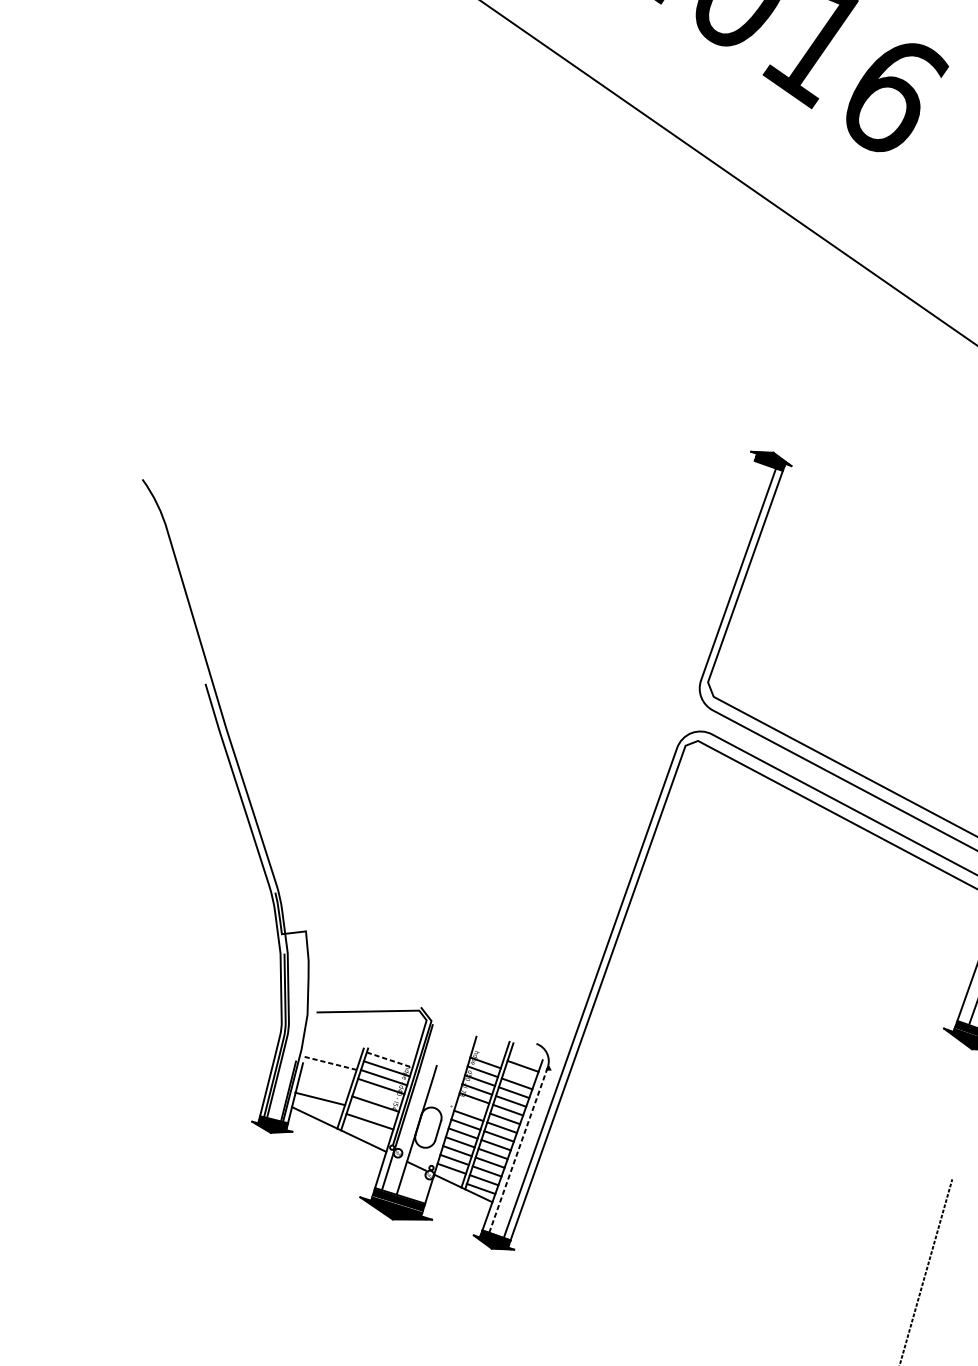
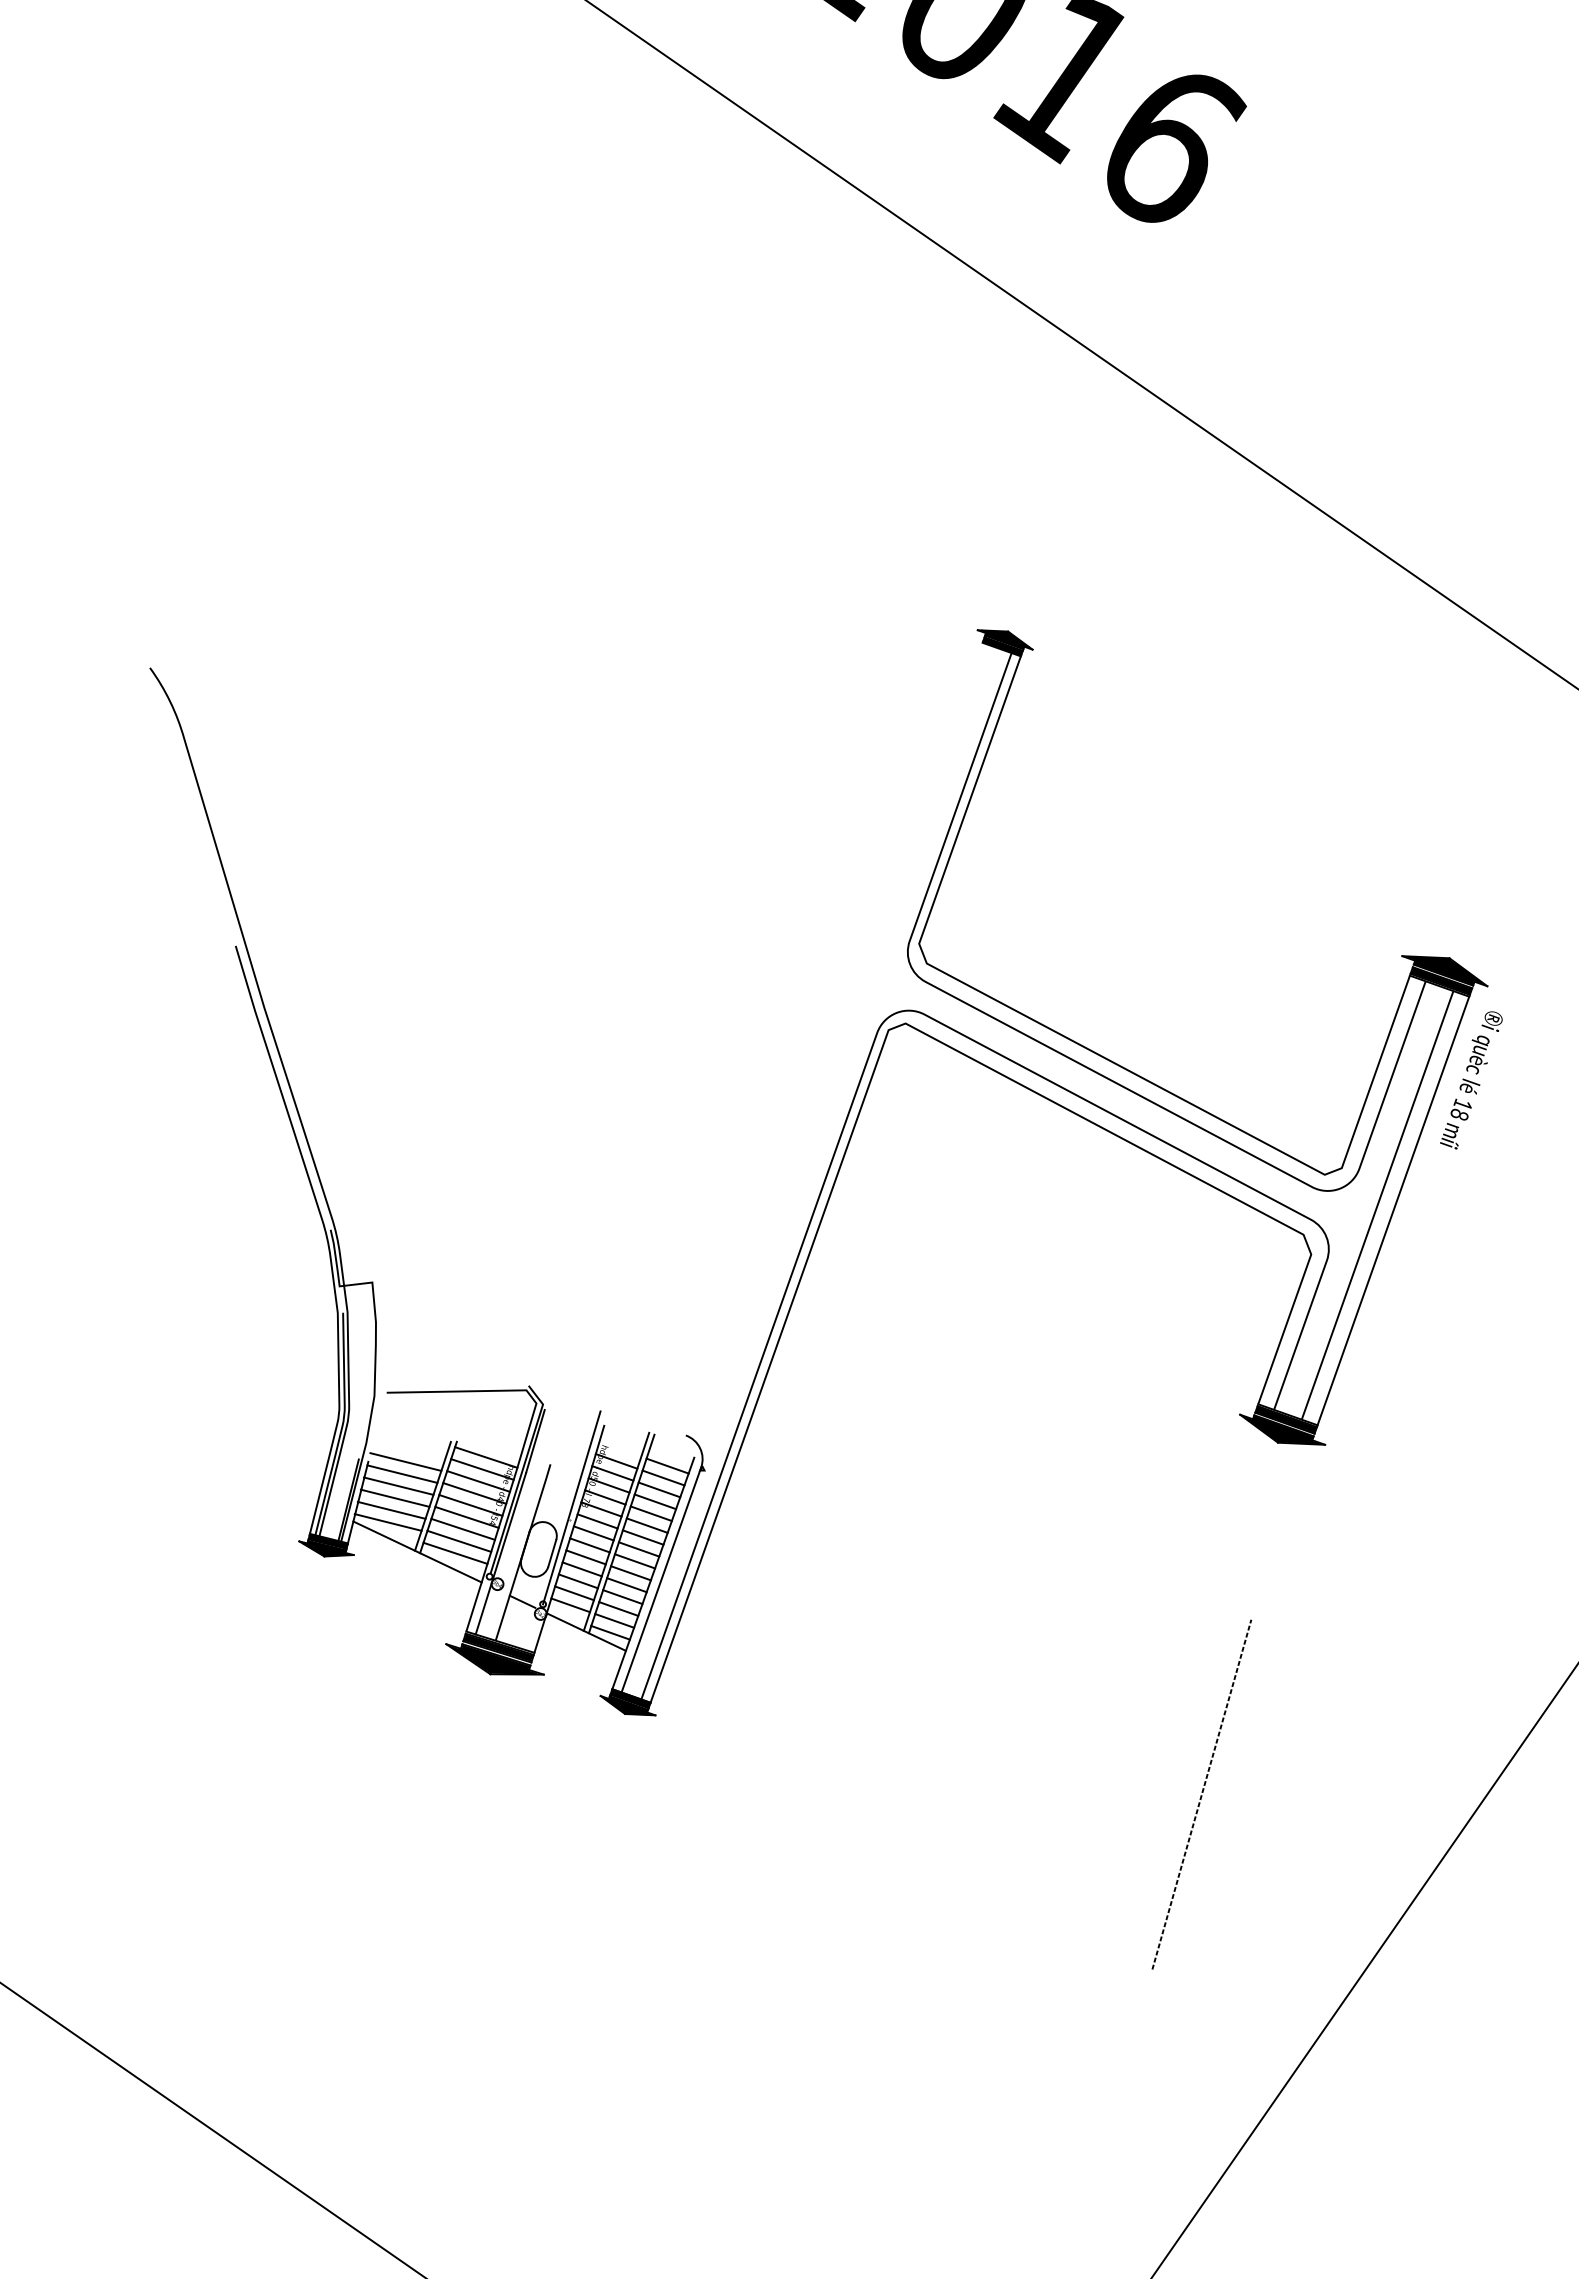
line: (389, 1060) -> (486, 1457), dashed -> solid
line: (330, 1063) -> (405, 1462), dashed -> solid
line: (328, 1071) -> (402, 1473), added
line: (520, 1074) -> (663, 1477), added
line: (325, 1080) -> (398, 1485), added
line: (322, 1089) -> (394, 1497), added
line: (378, 1095) -> (470, 1505), added
line: (452, 1096) -> (571, 1507), added
line: (317, 1107) -> (387, 1522), added
line: (471, 1107) -> (597, 1521), added
line: (372, 1112) -> (462, 1528), added
line: (367, 1129) -> (455, 1552), added
line: (518, 1149) -> (661, 1579), dashed -> solid

